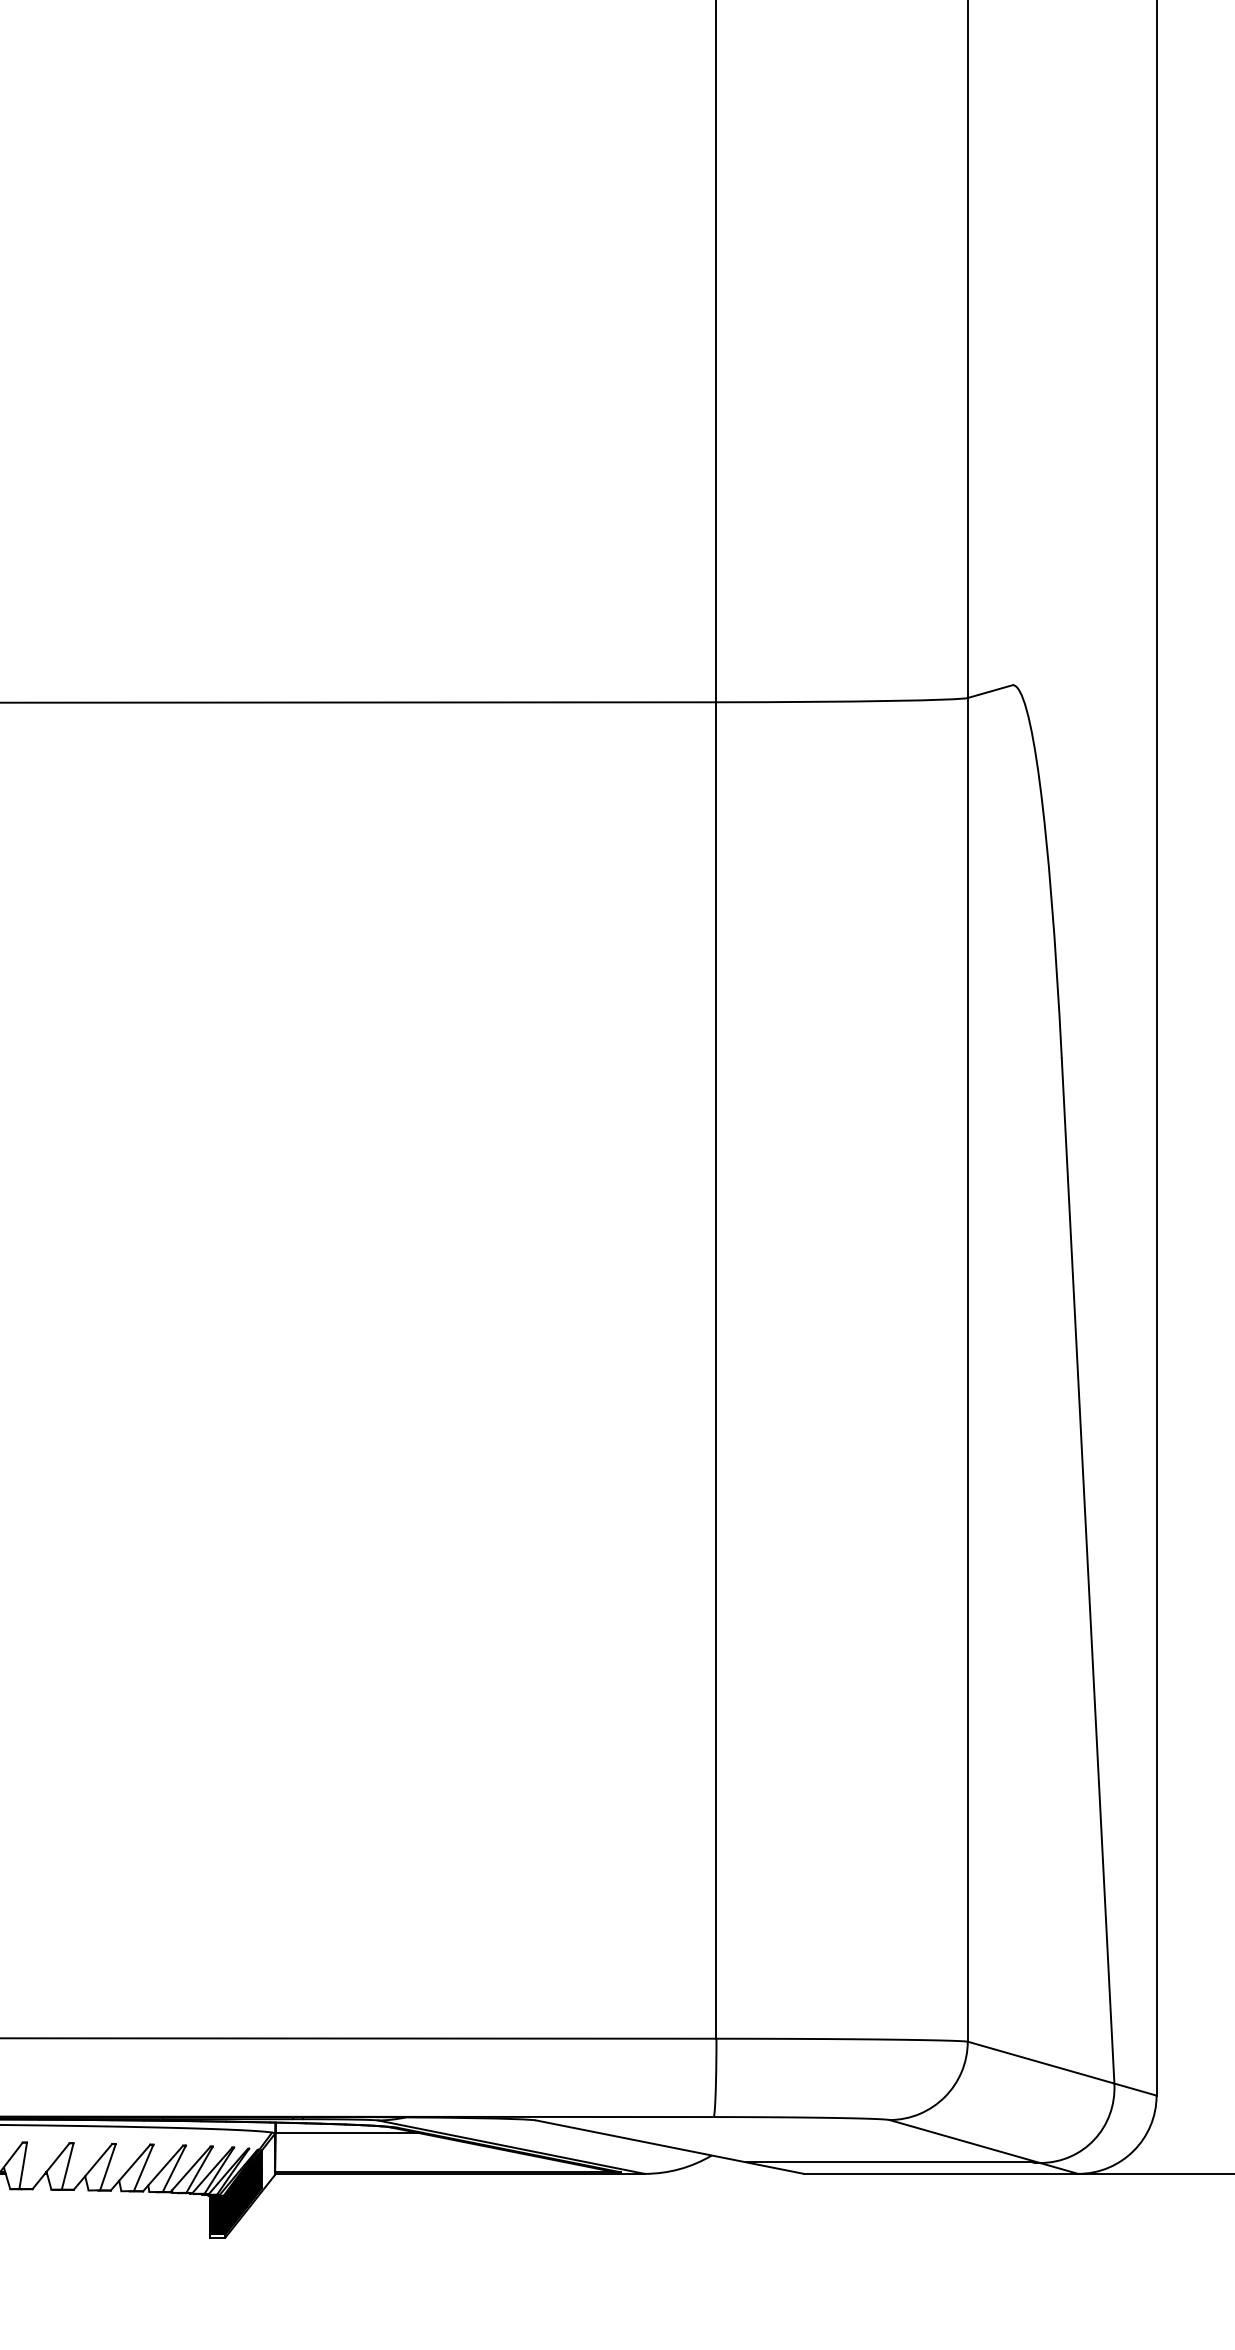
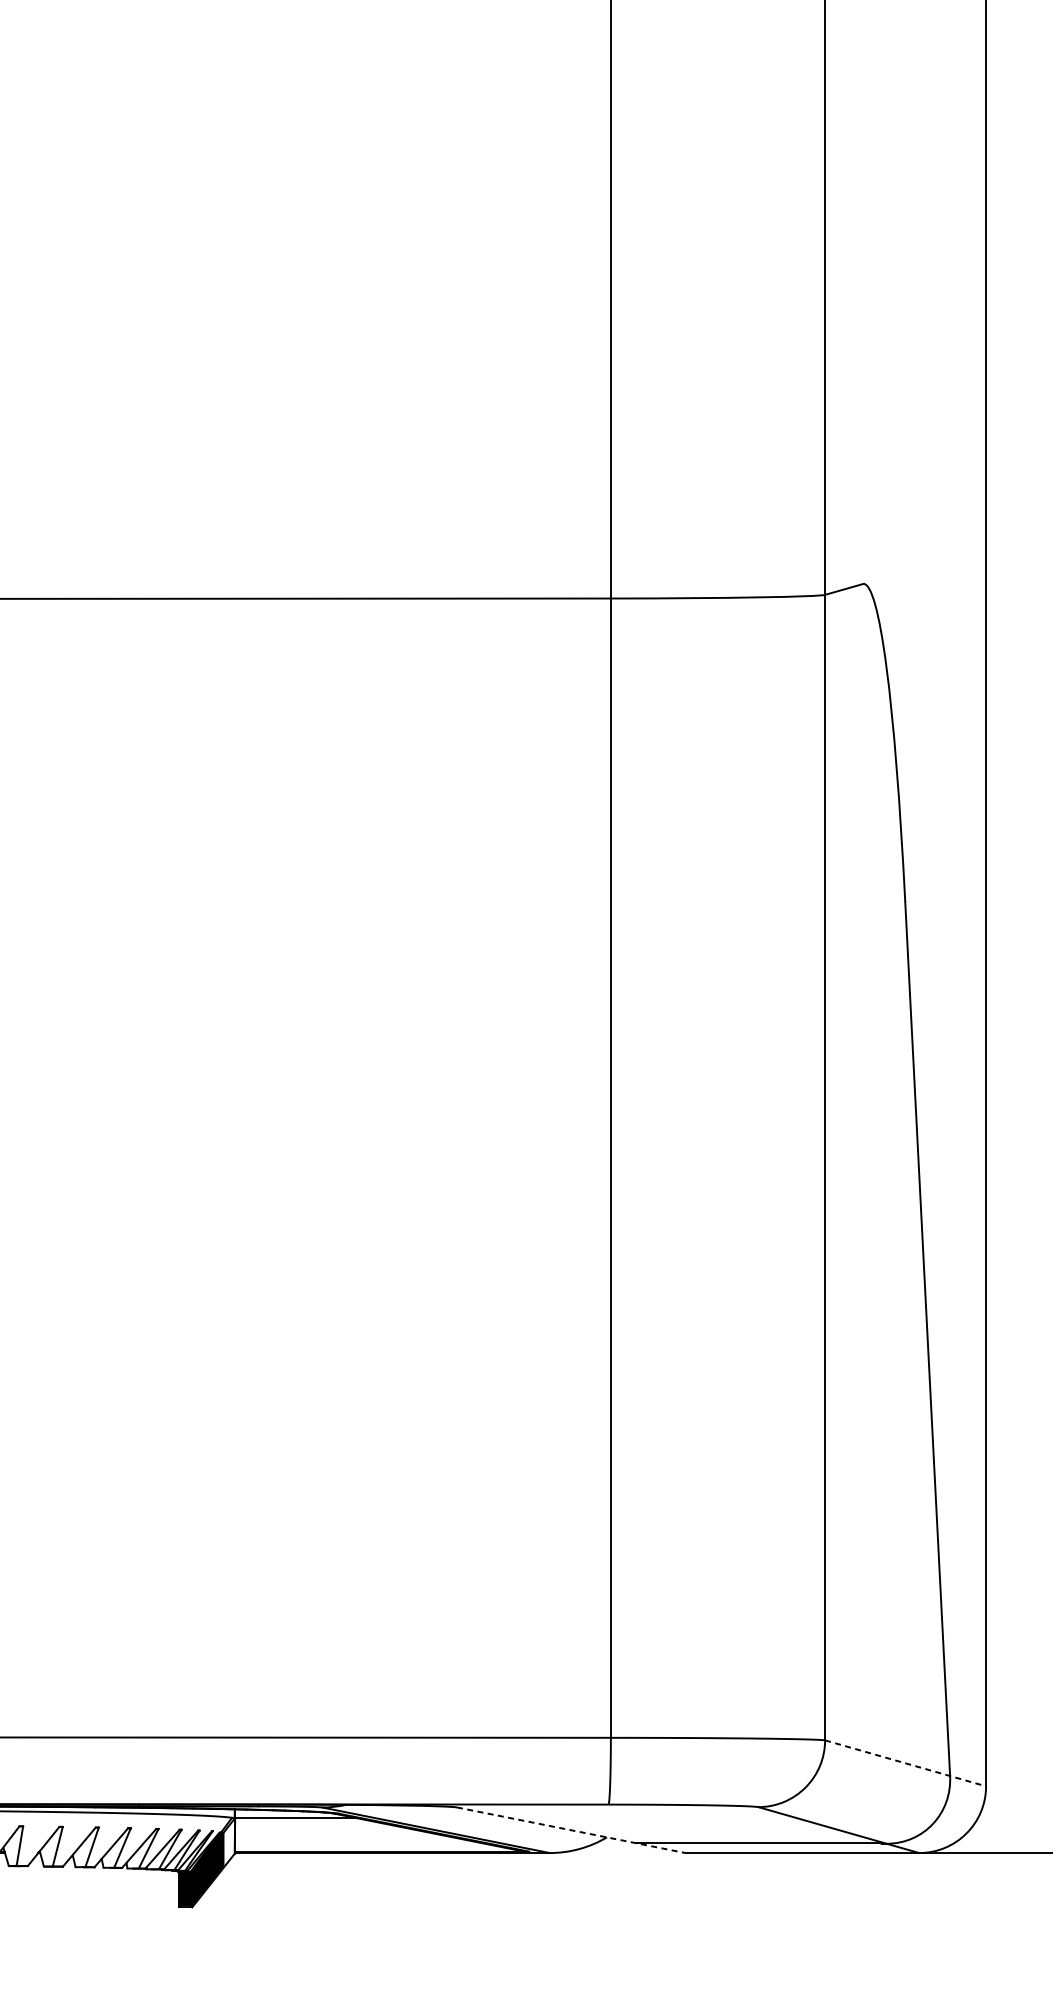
line: (1062, 2068) -> (905, 1763), solid -> dashed
line: (670, 2147) -> (571, 1830), solid -> dashed

